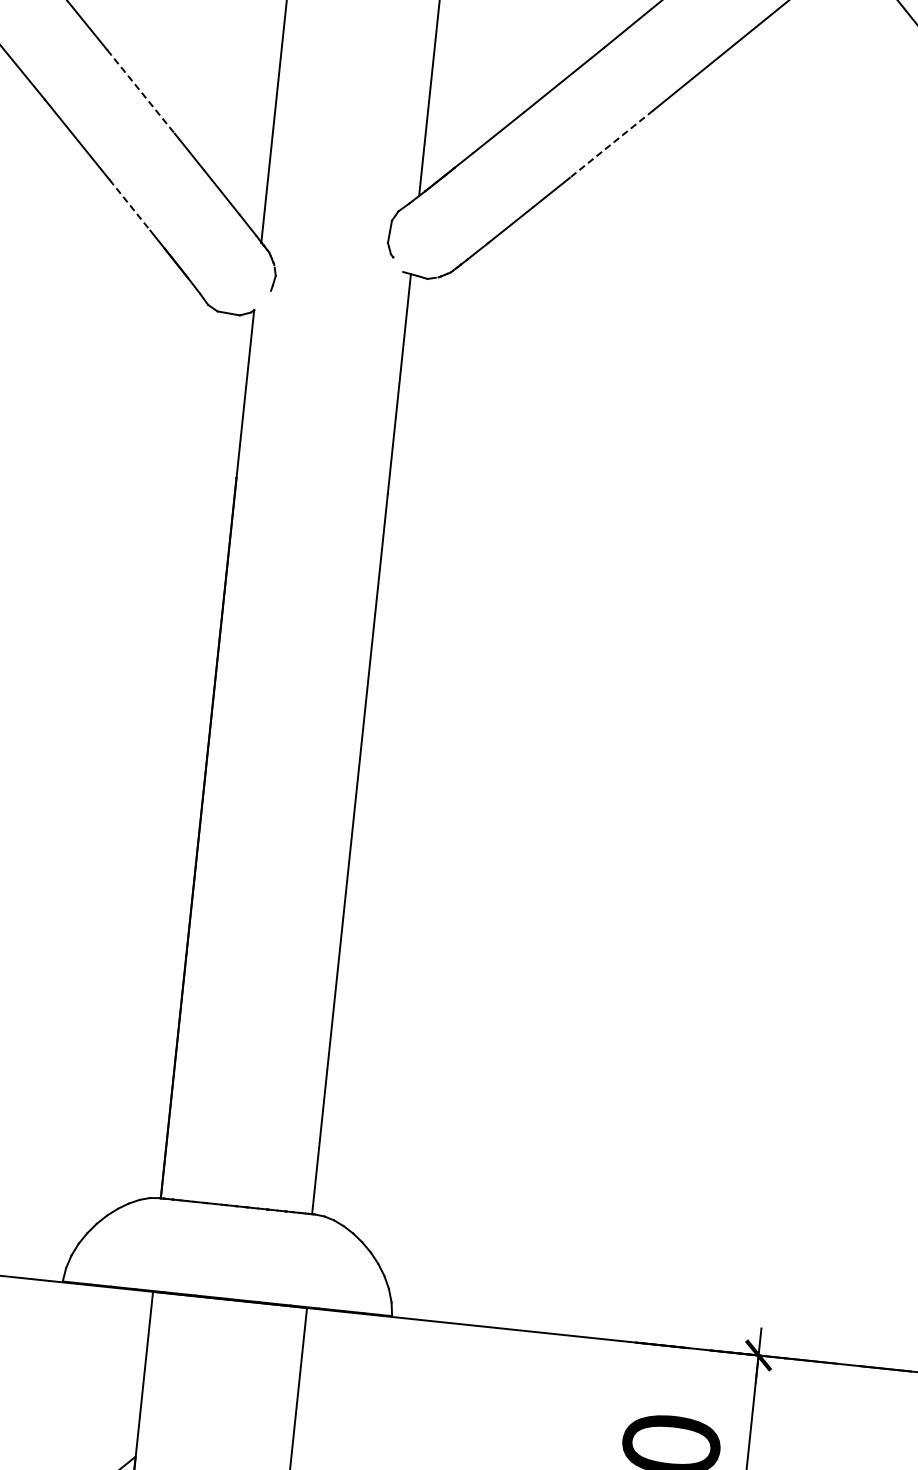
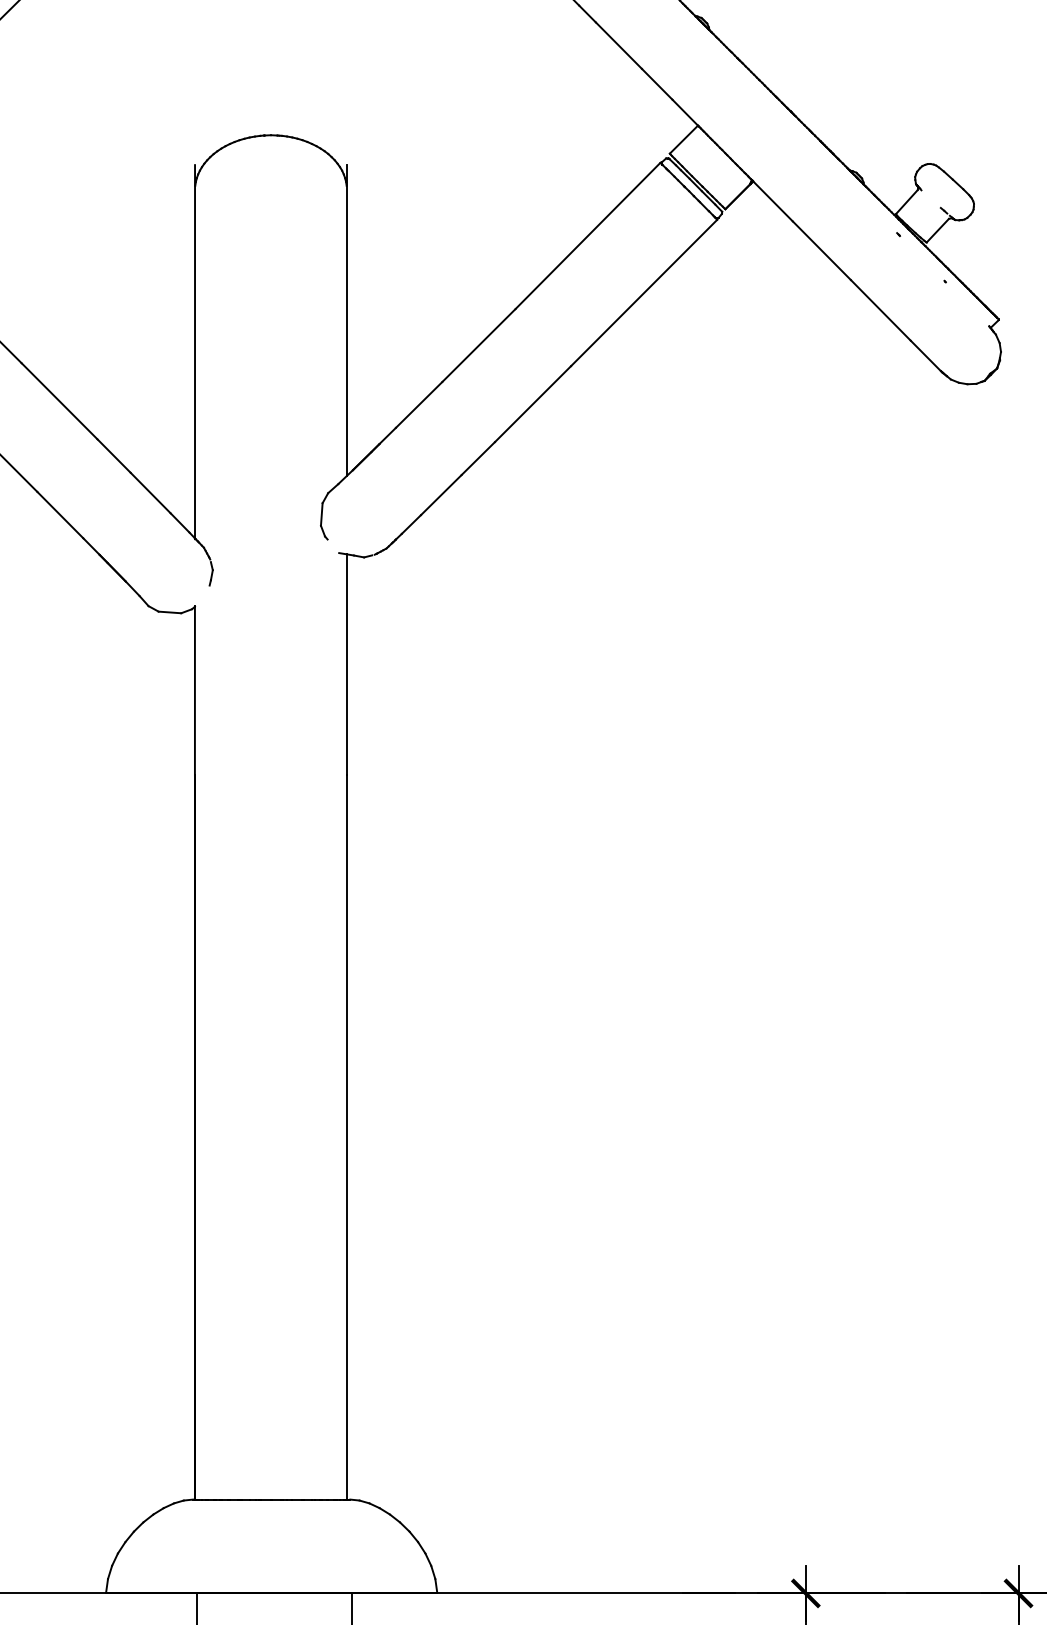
line: (140, 92) -> (59, 401), dashed -> solid
line: (612, 144) -> (533, 404), dashed -> solid
line: (130, 205) -> (60, 515), dashed -> solid

